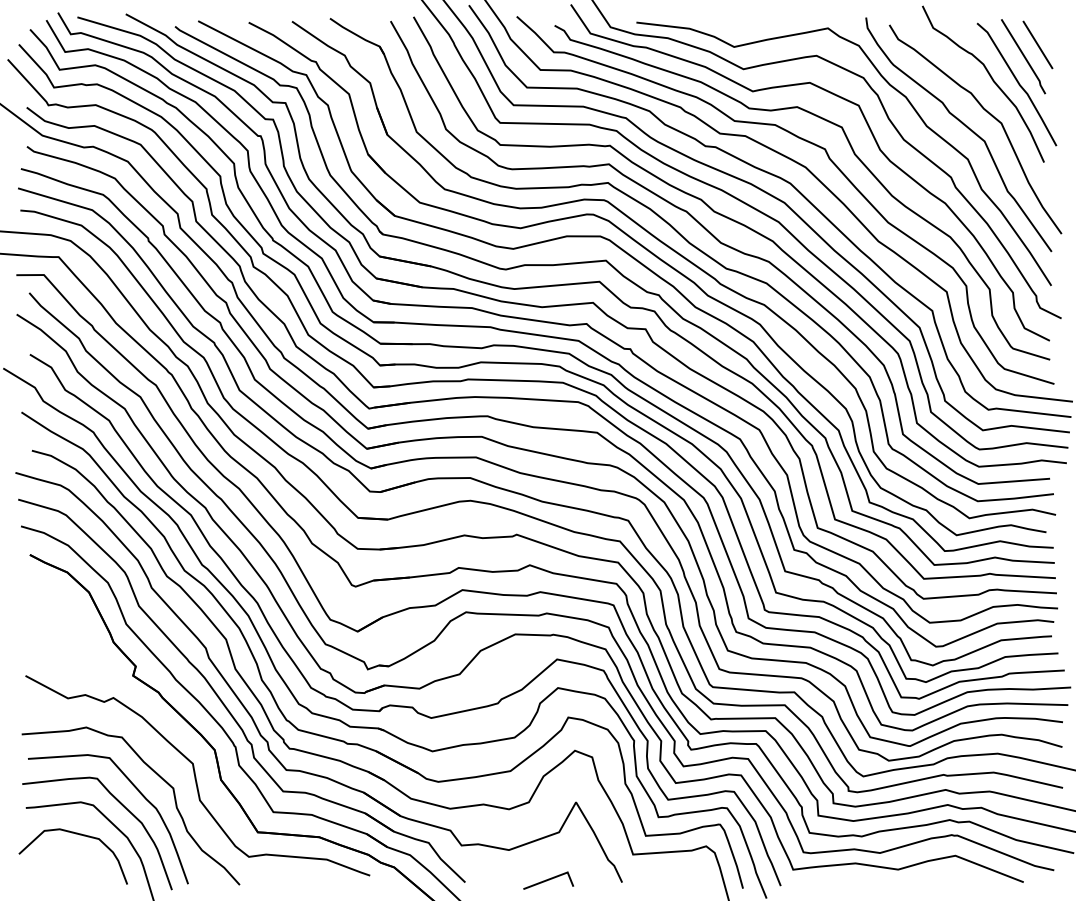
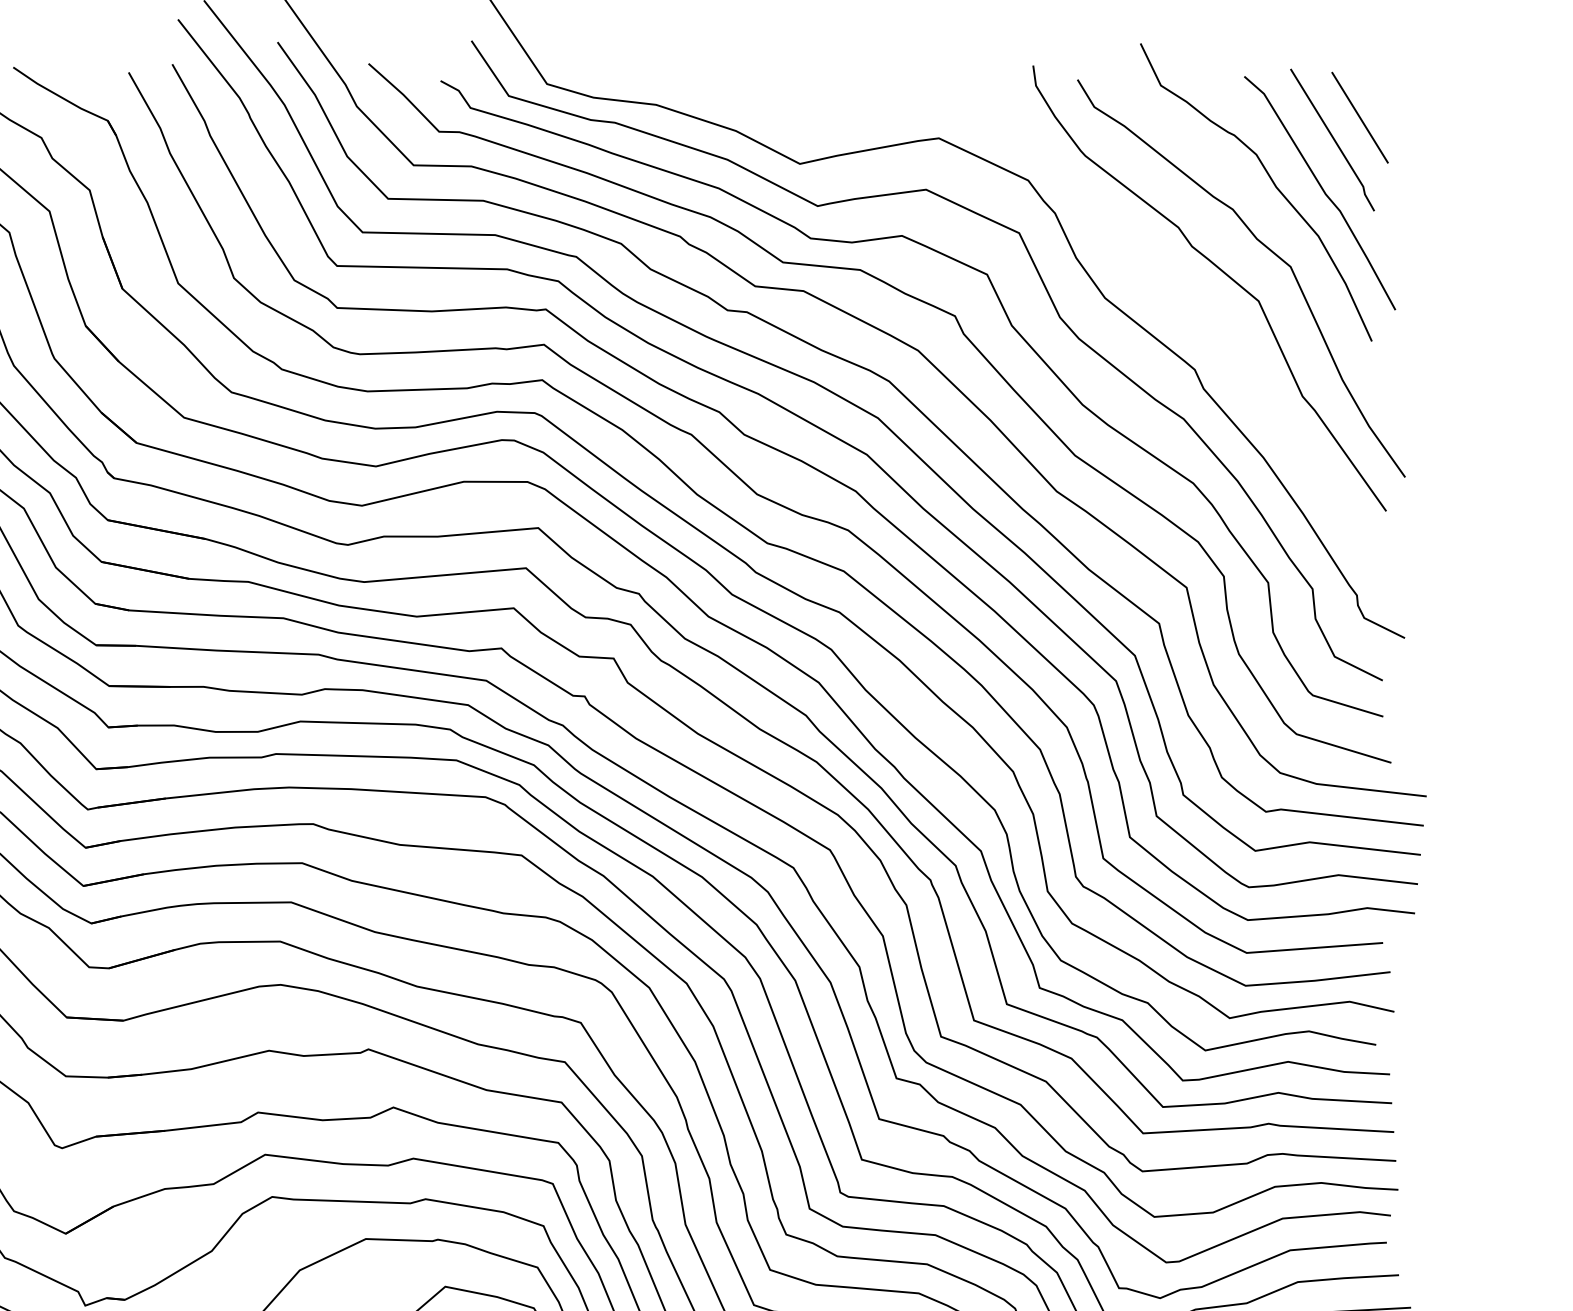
curve: (896, 91) -> (1090, 206), removed

